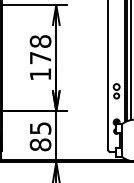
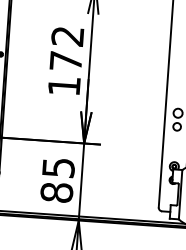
text: (40, 41) -> (67, 36), 178 -> 172

